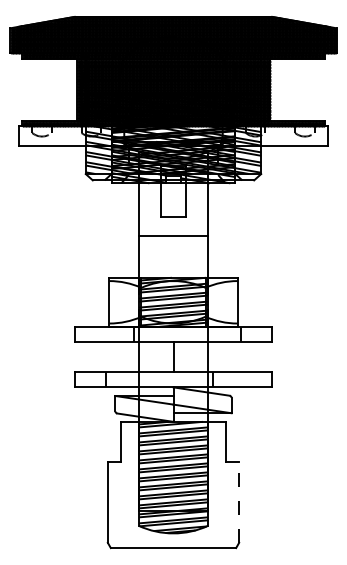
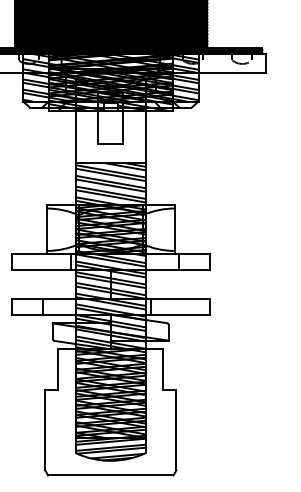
hatch: (173, 372) -> (110, 299), added
line: (239, 502) -> (176, 429), dashed -> solid

